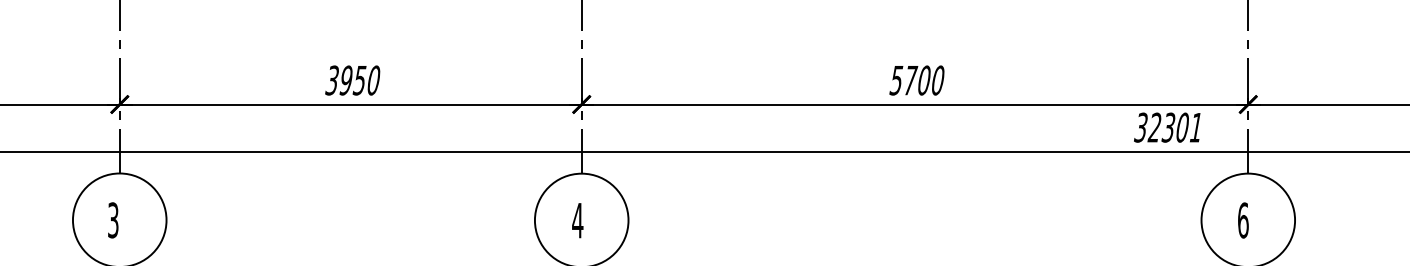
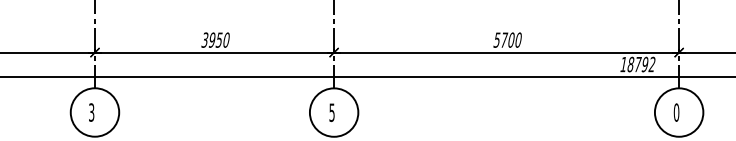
text: (1167, 127) -> (637, 64), 32301 -> 18792
text: (576, 220) -> (331, 112), 4 -> 5
text: (1243, 220) -> (676, 112), 6 -> 0

